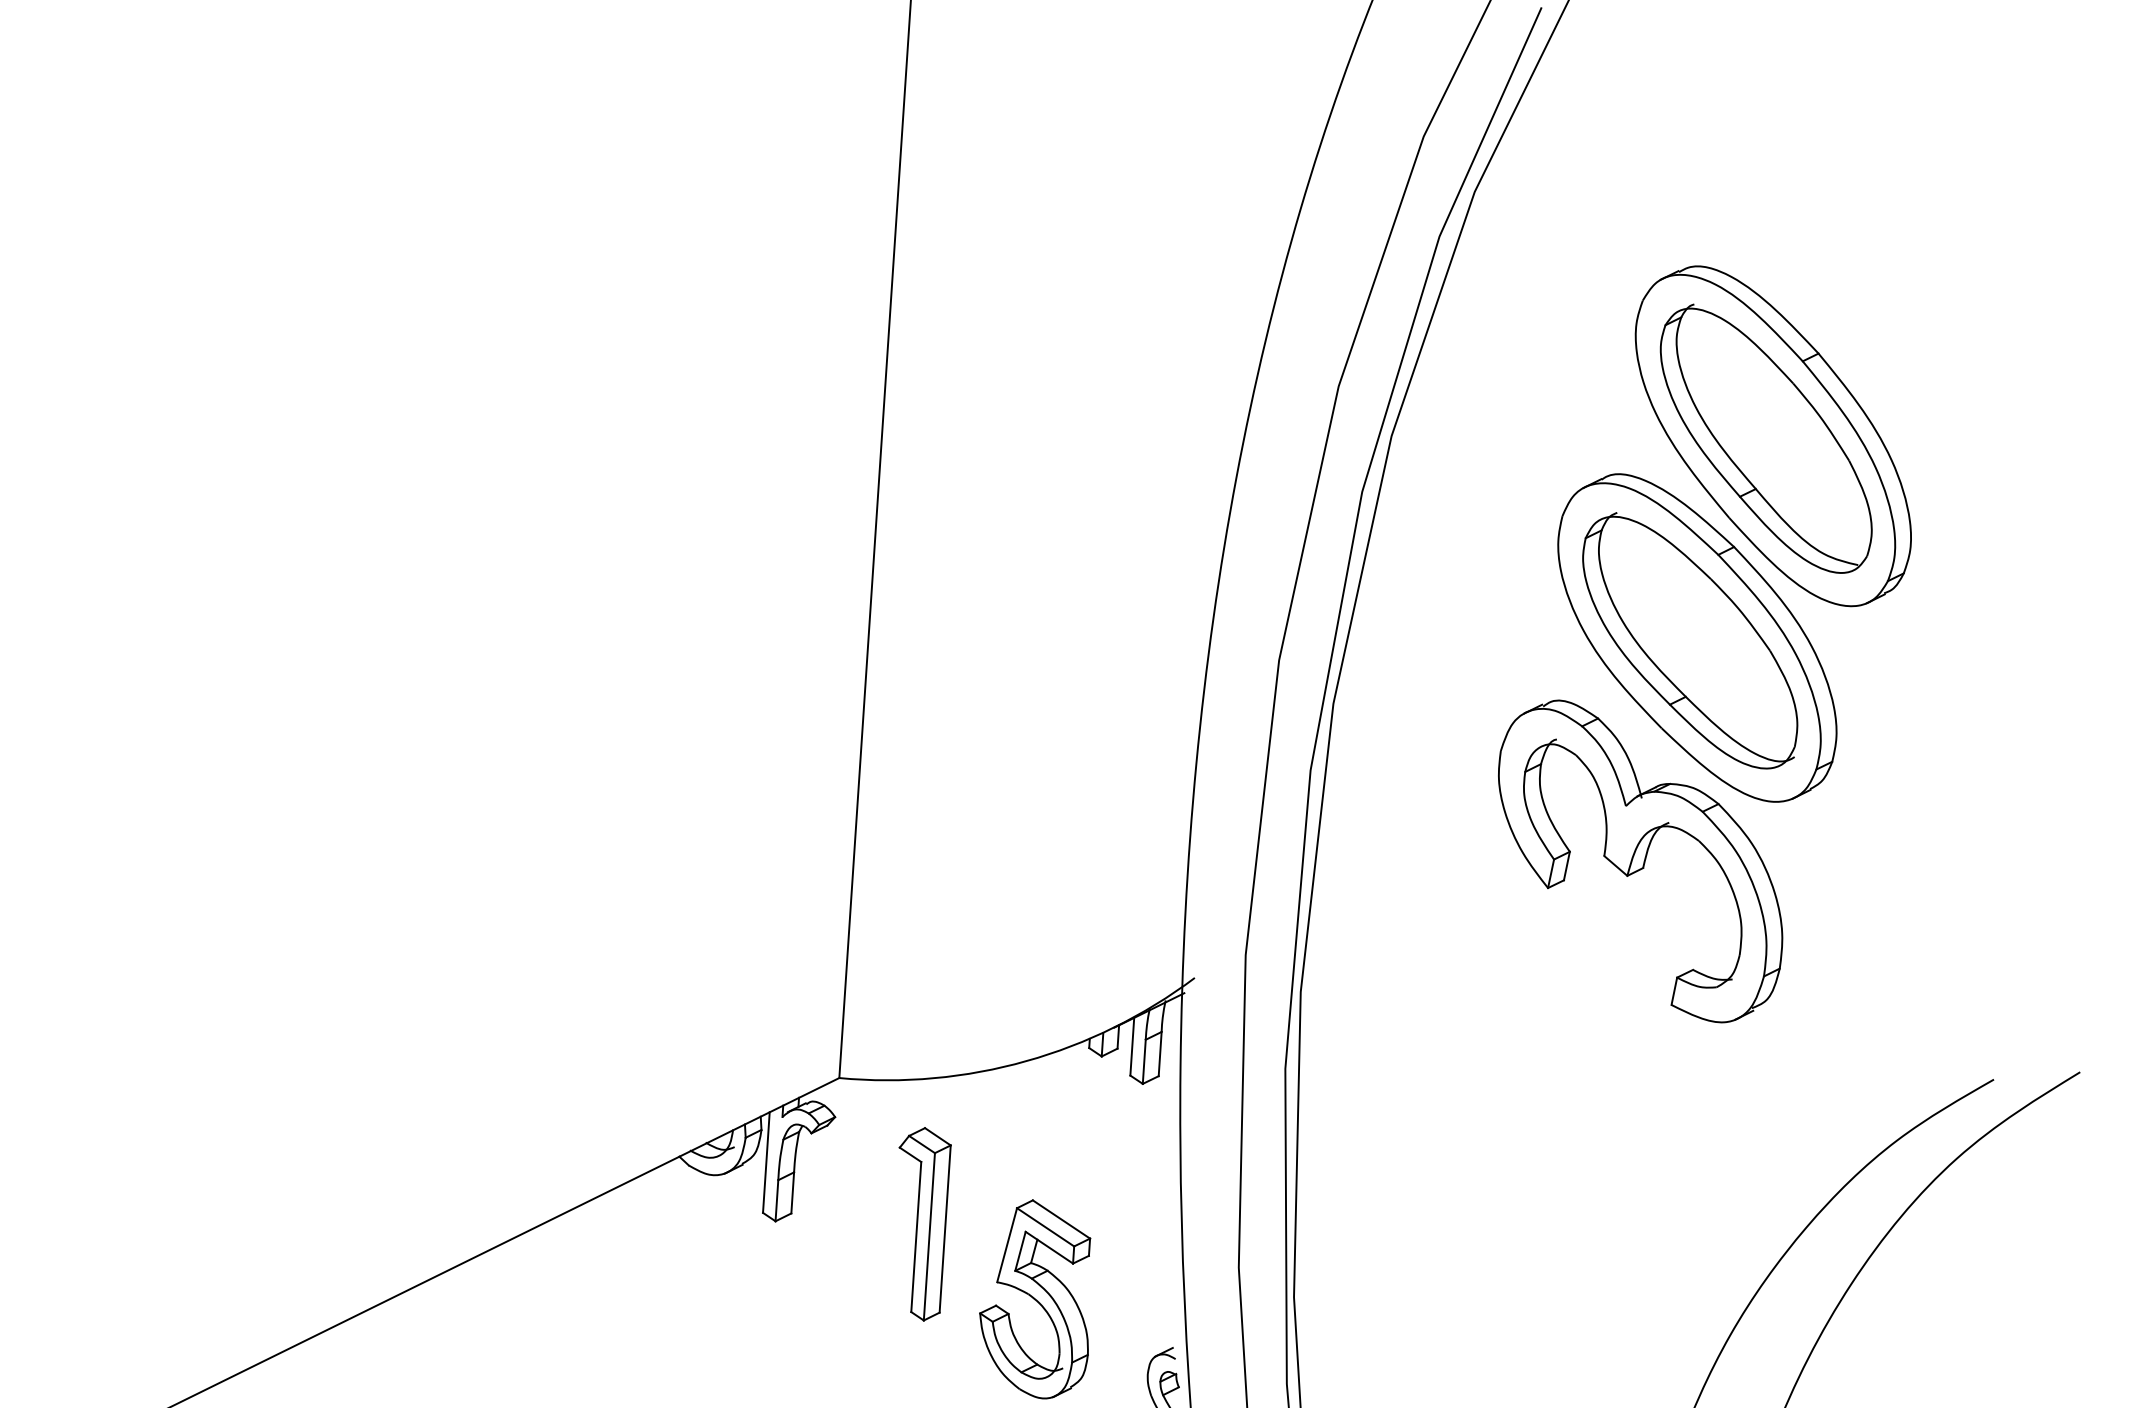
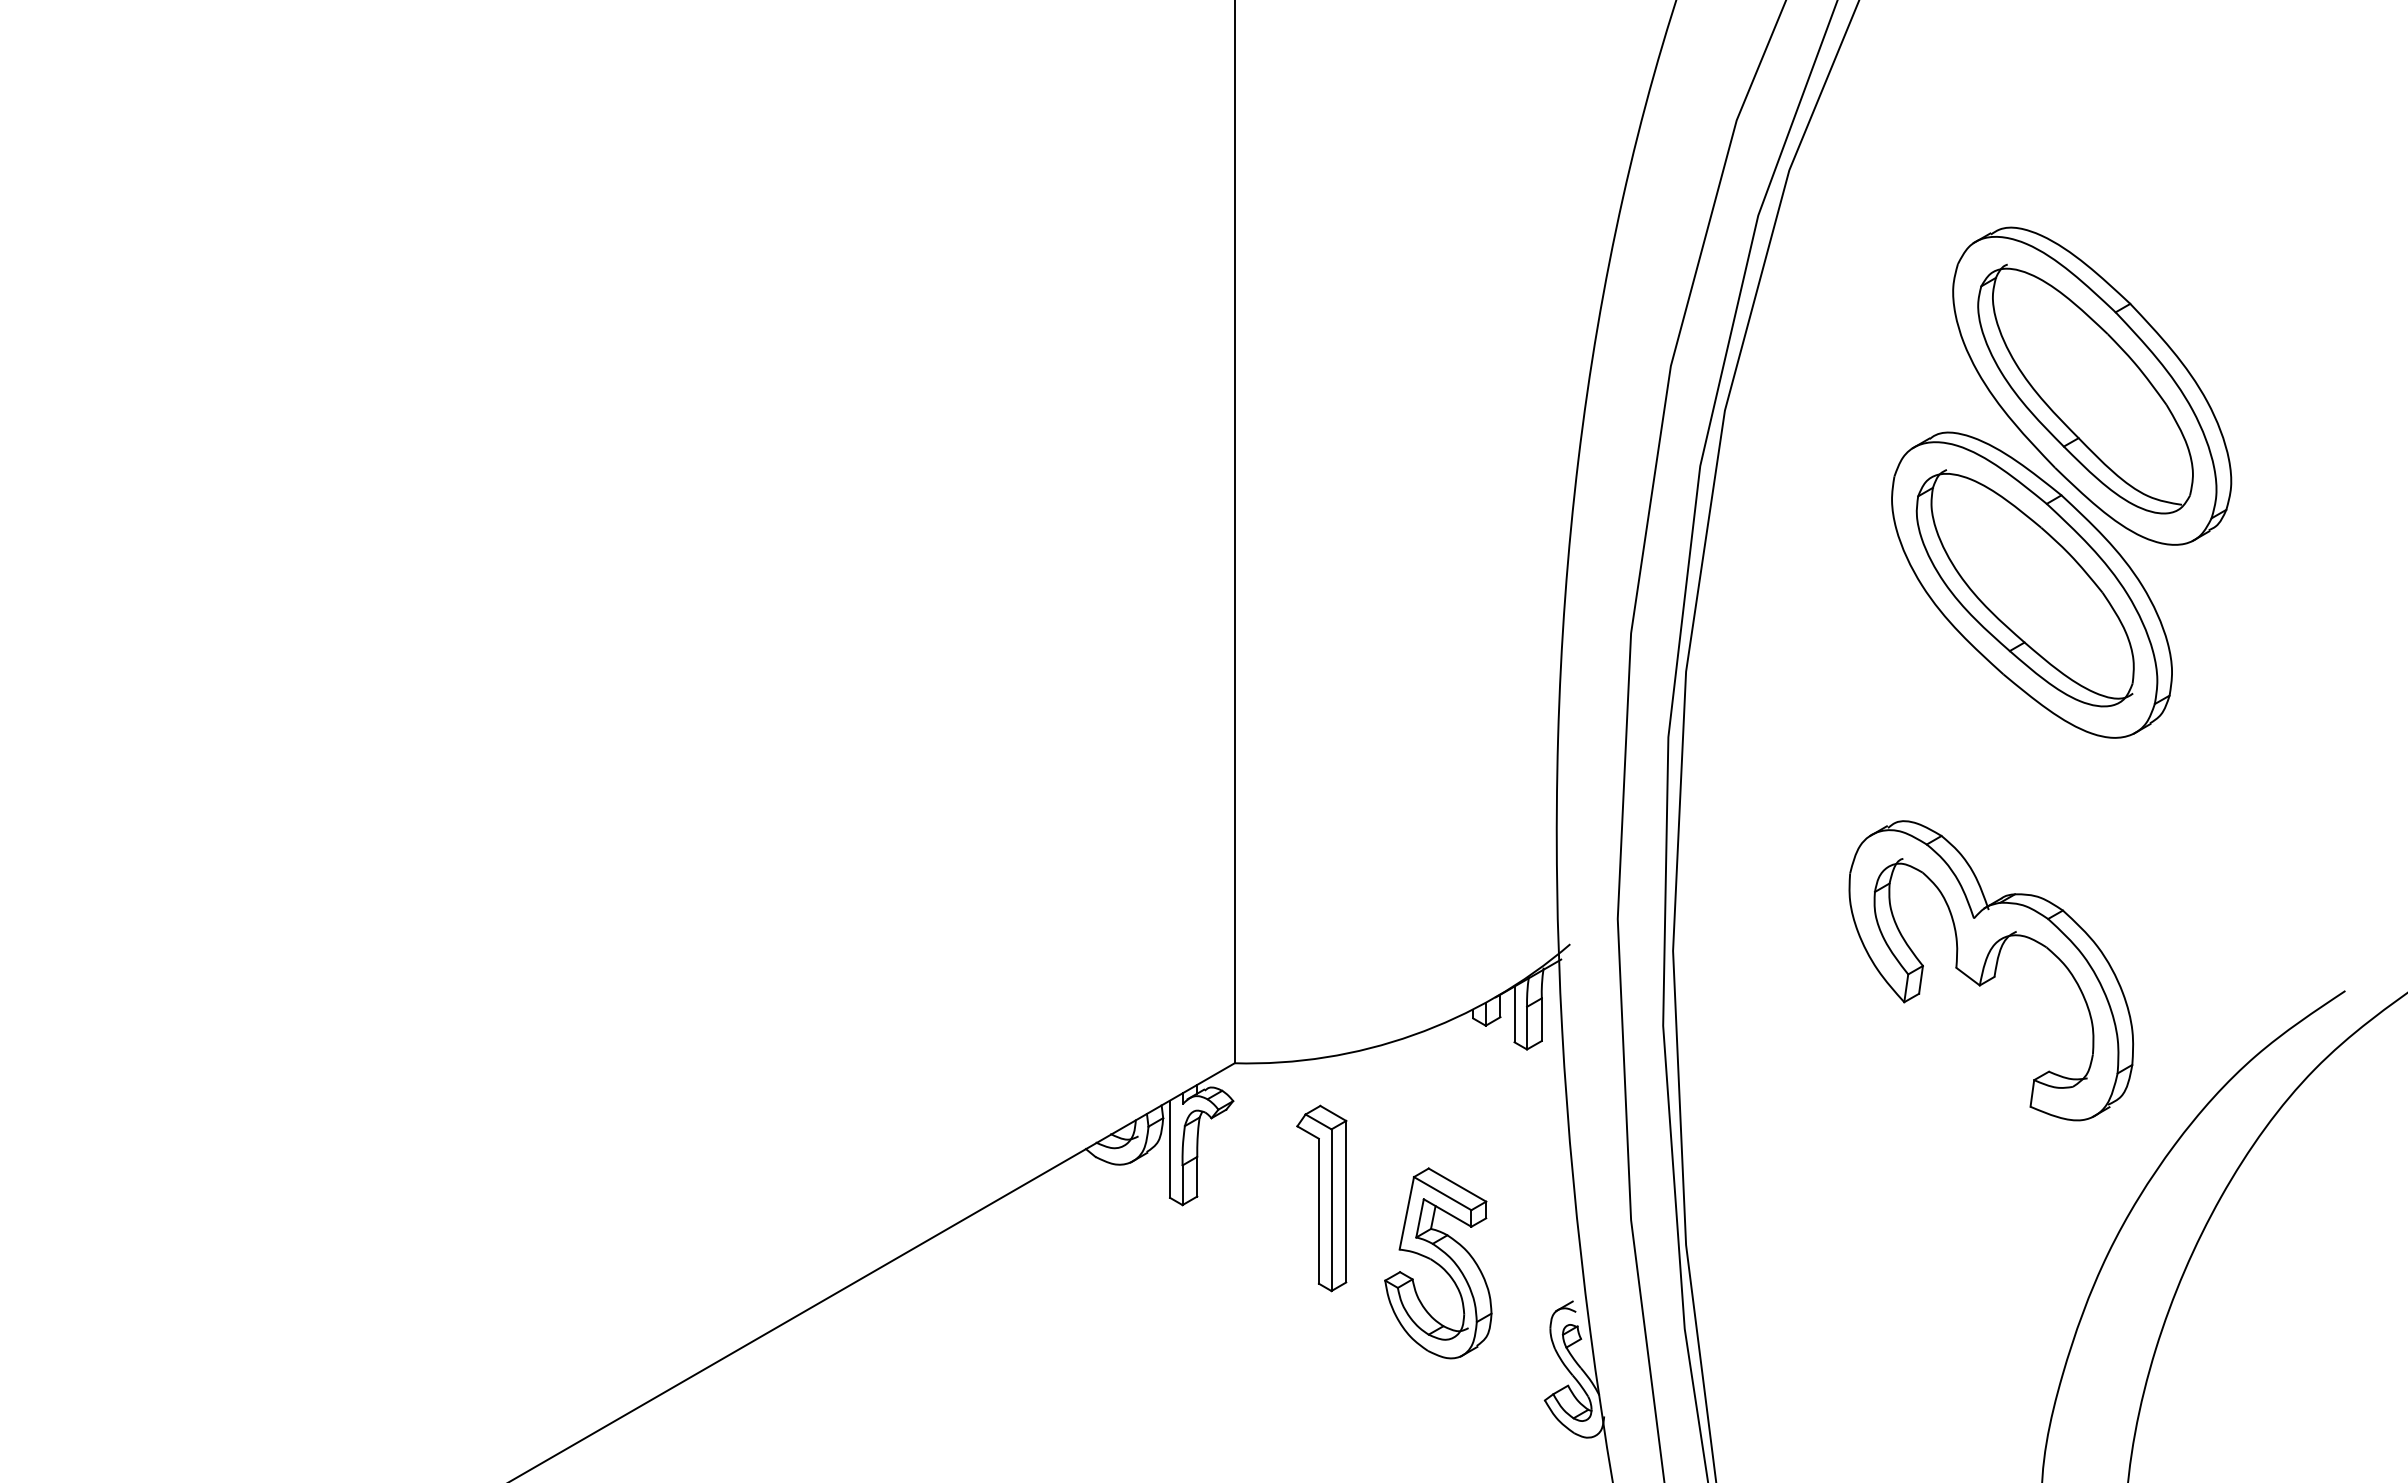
part: (1639, 861) -> (1990, 970), moved

